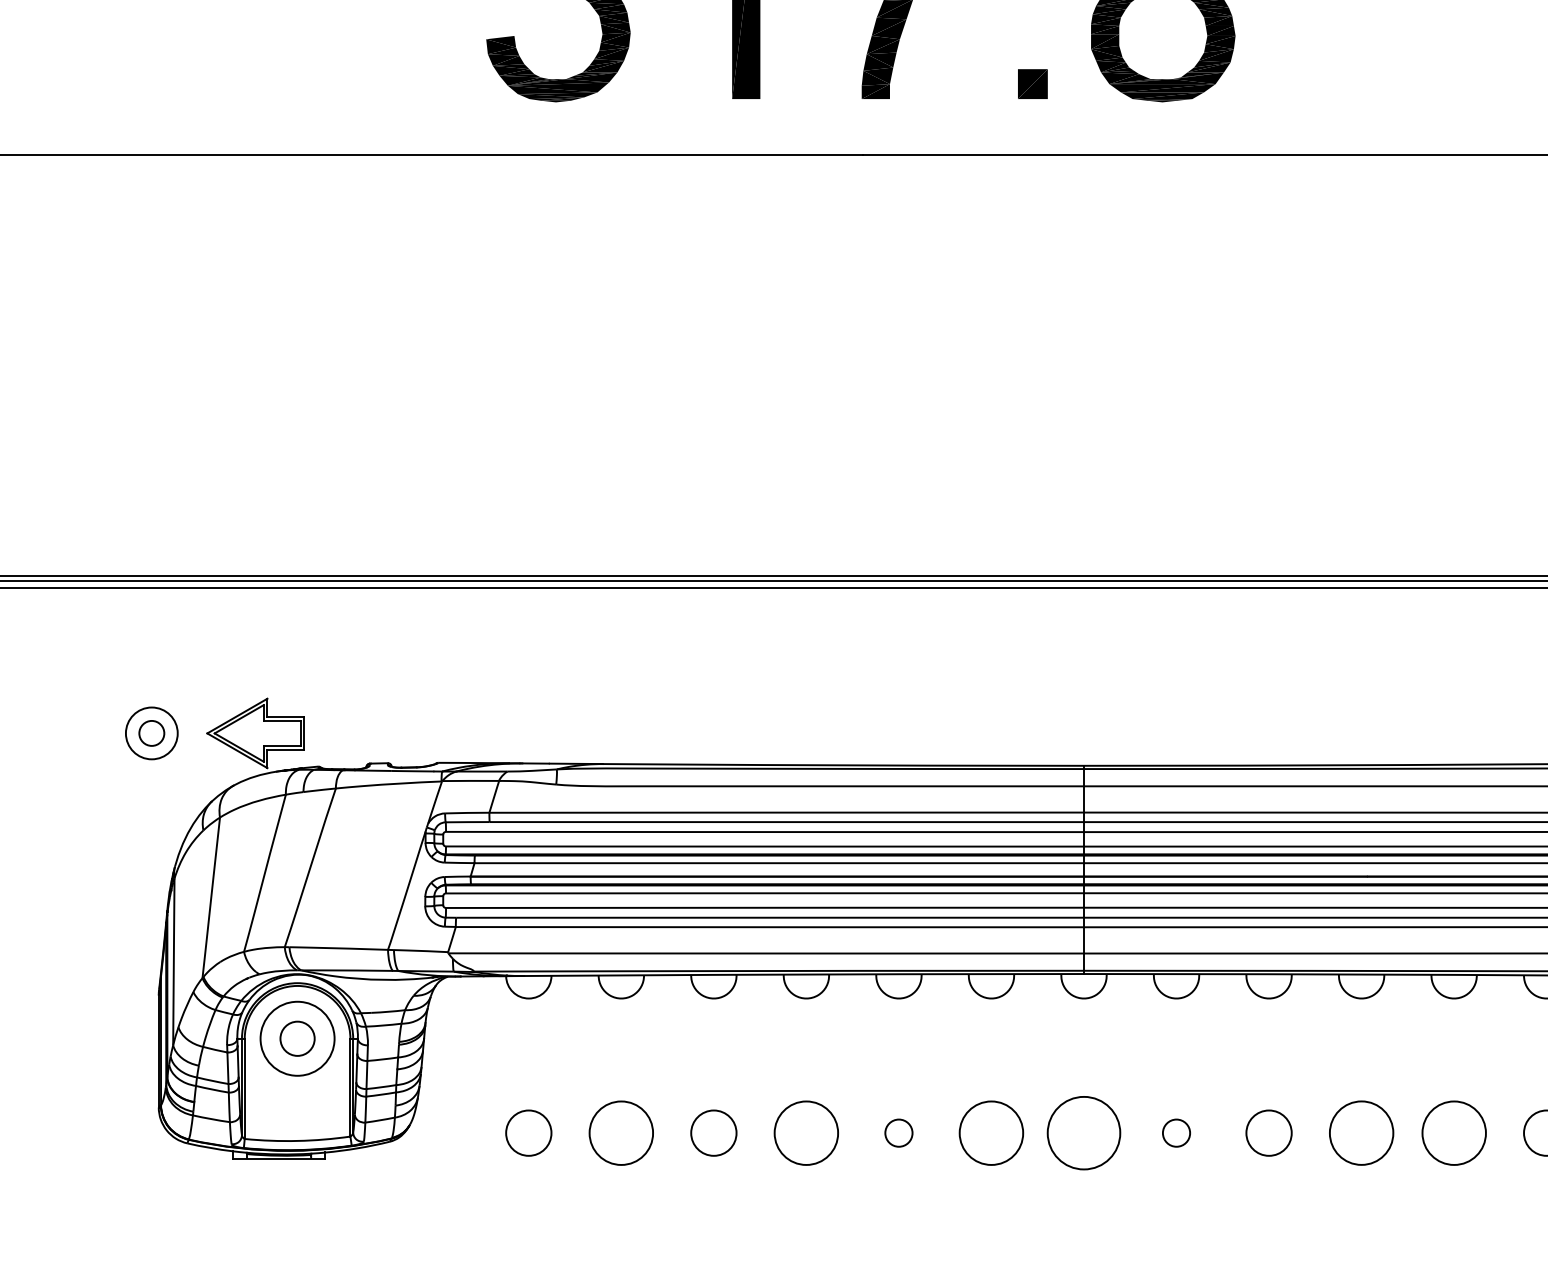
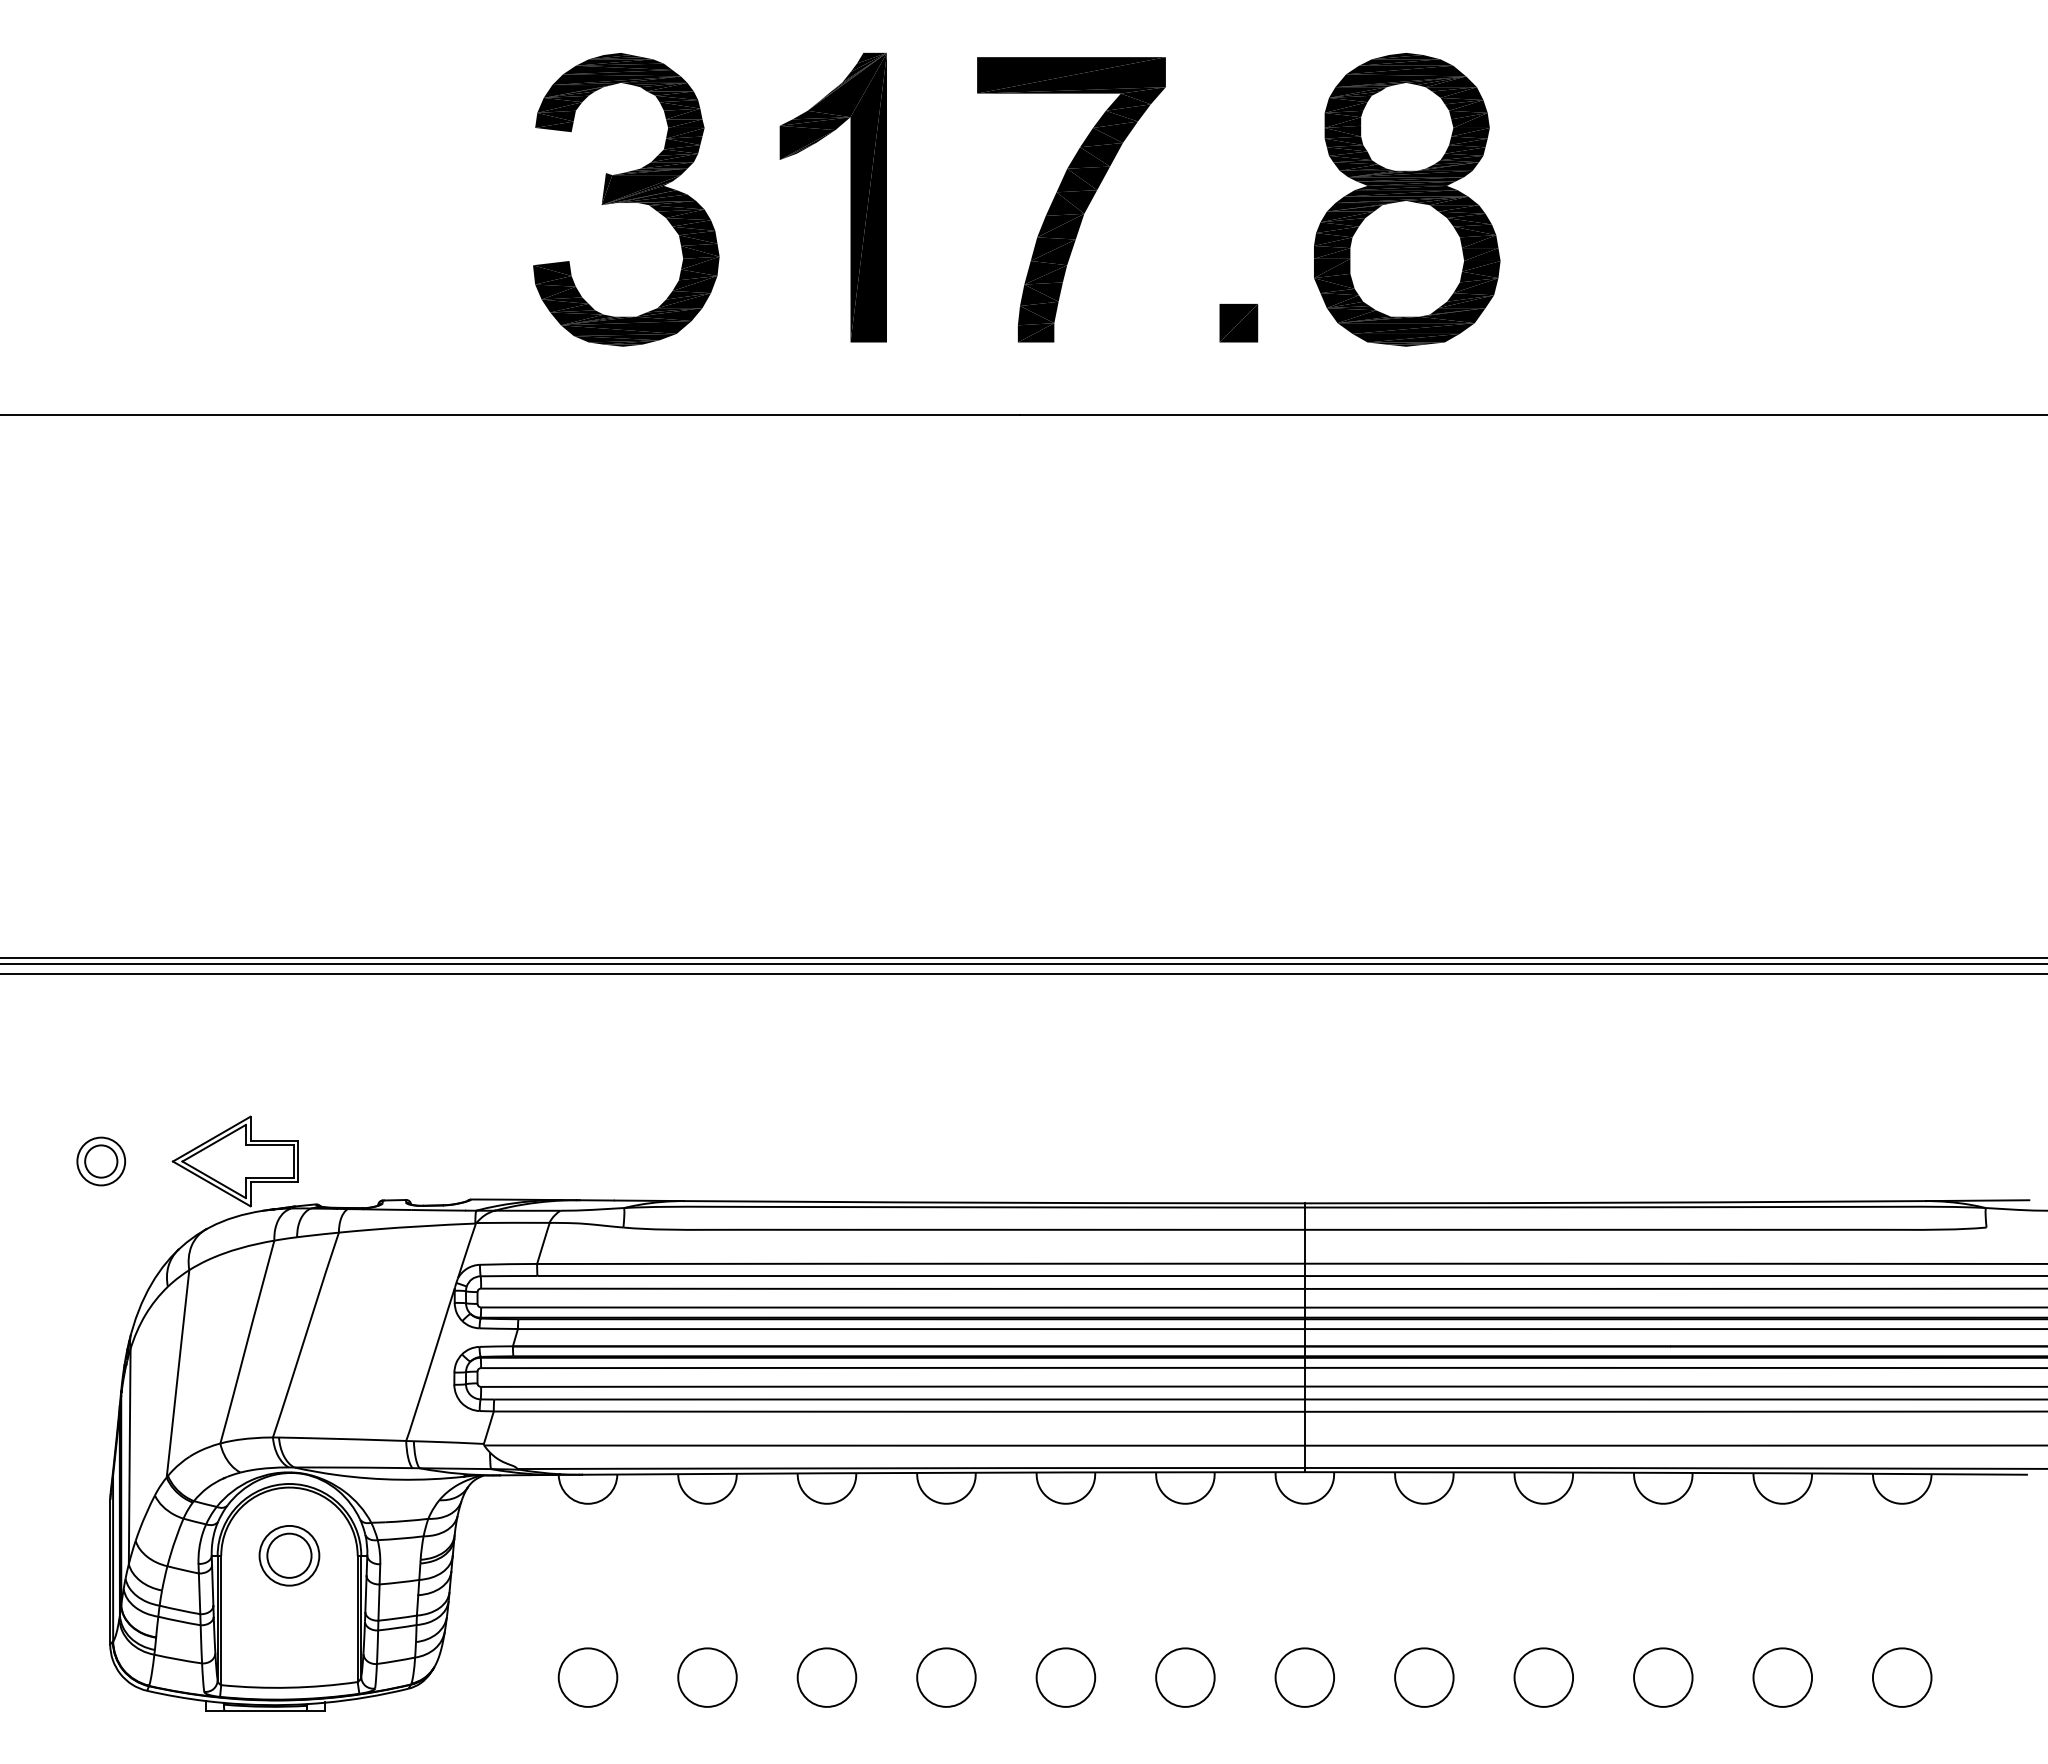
circle: (152, 733) -> (101, 1161), size x0.71
circle: (297, 1038) -> (289, 1555), size x0.62
circle: (621, 1133) -> (707, 1677), size x0.71
circle: (806, 1133) -> (946, 1677), size x0.71
circle: (898, 1133) -> (1065, 1677), size x1.67
circle: (991, 1133) -> (1185, 1677), size x0.71
circle: (1083, 1133) -> (1304, 1677), size x0.62
circle: (1176, 1133) -> (1424, 1677), size x1.67
circle: (1361, 1133) -> (1663, 1677), size x0.71
circle: (1453, 1133) -> (1782, 1677), size x0.71

